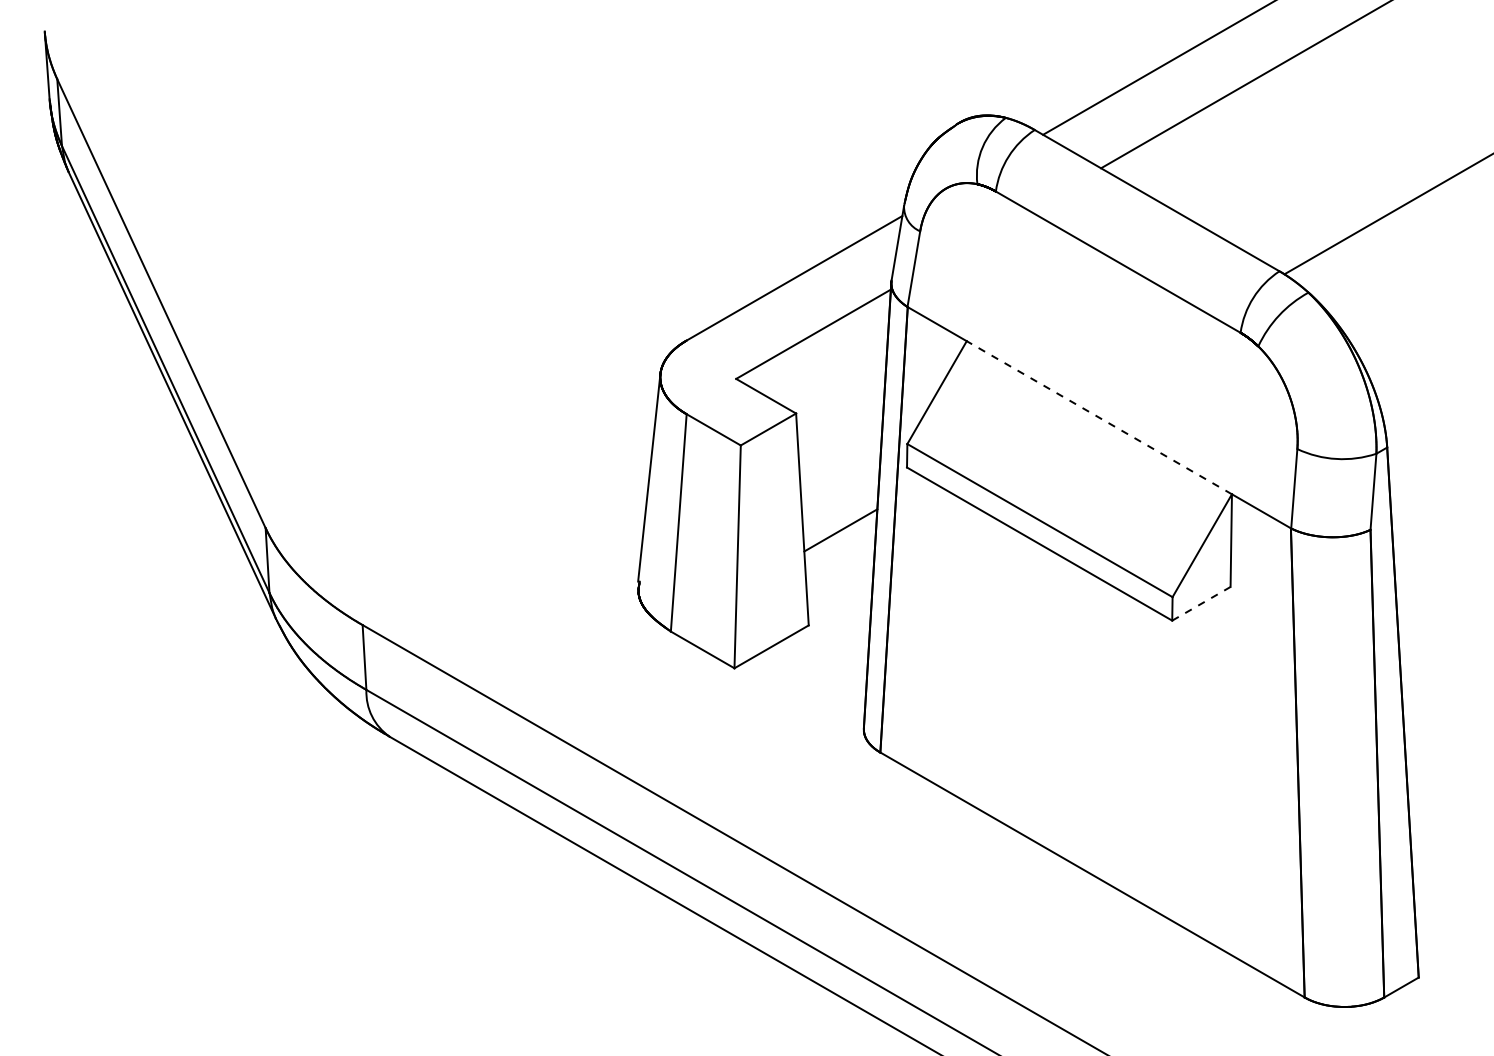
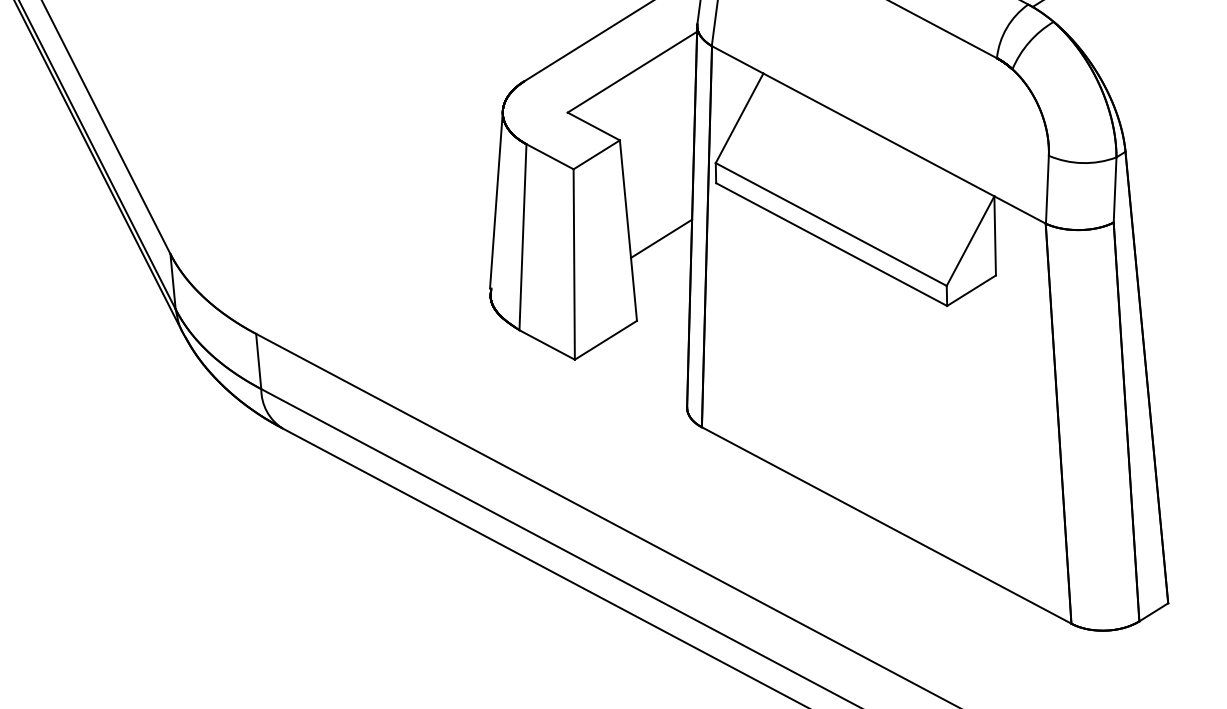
line: (1098, 417) -> (878, 134), dashed -> solid
line: (1201, 603) -> (971, 290), dashed -> solid

